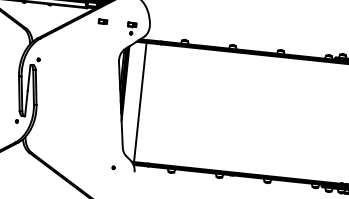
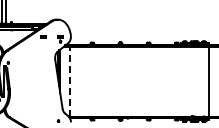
line: (141, 102) -> (70, 81), solid -> dashed

